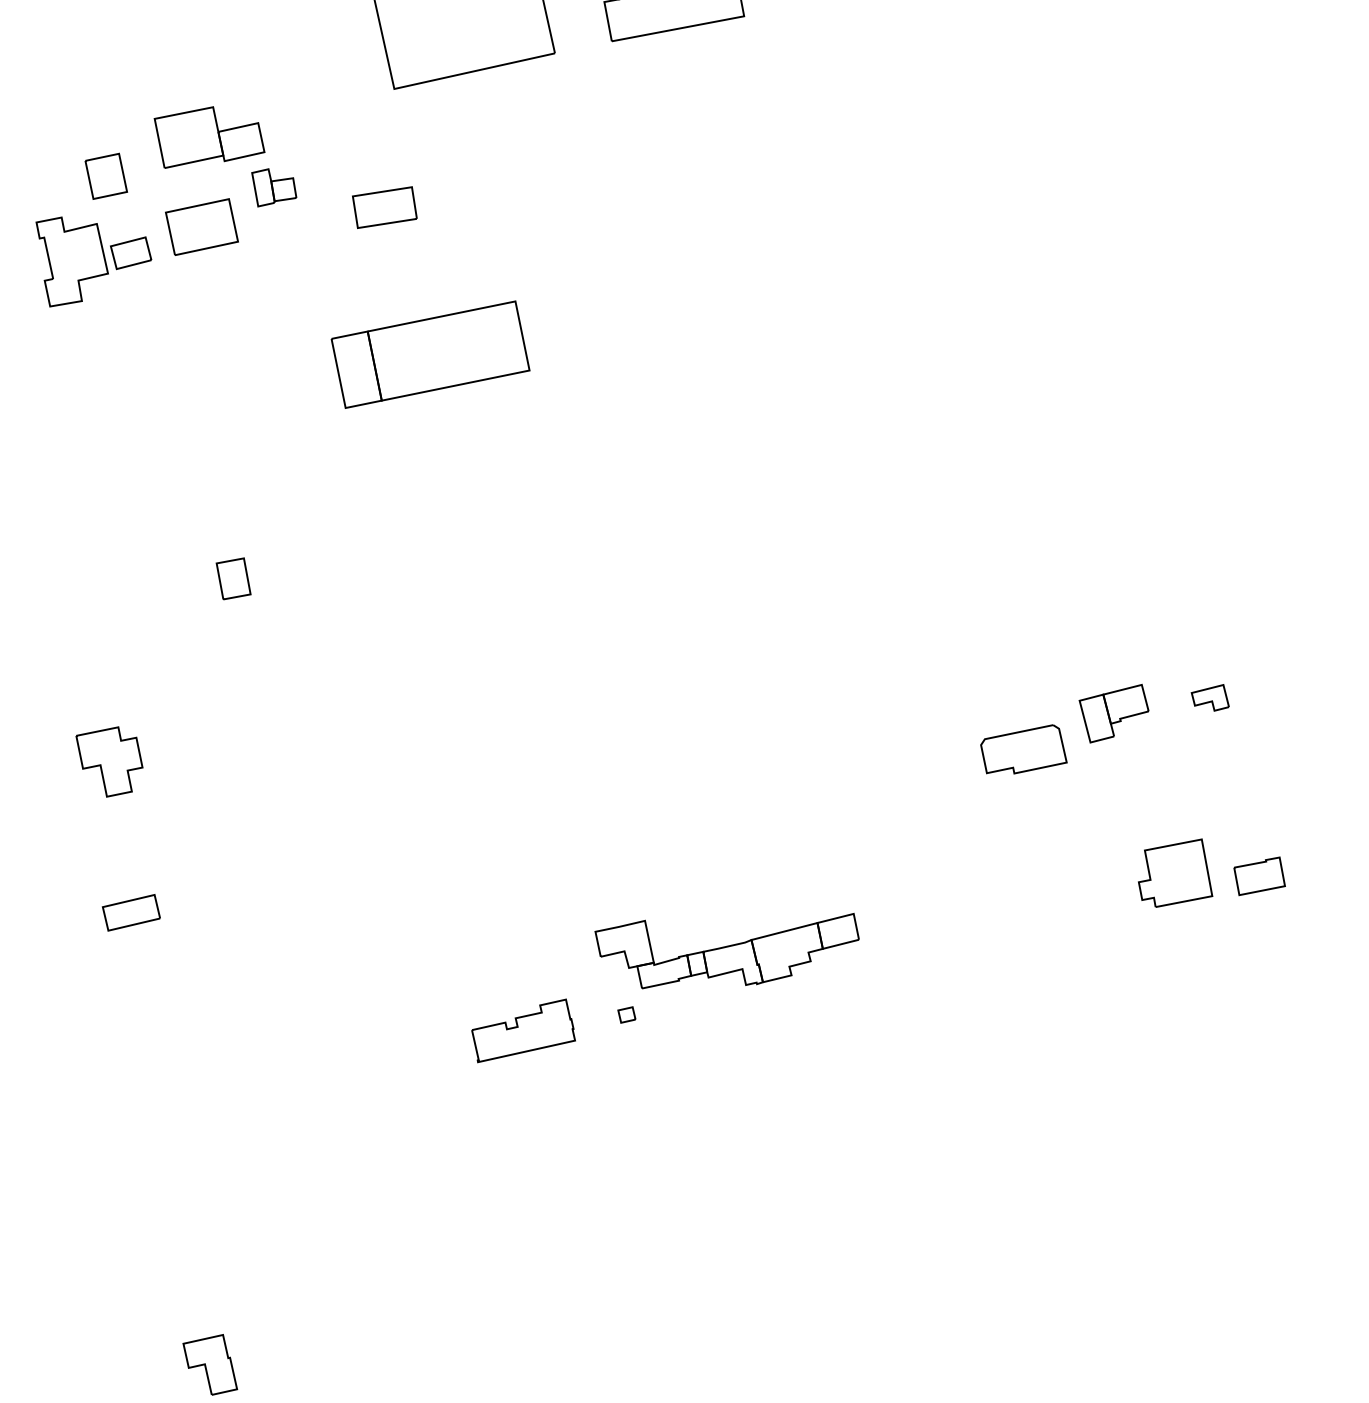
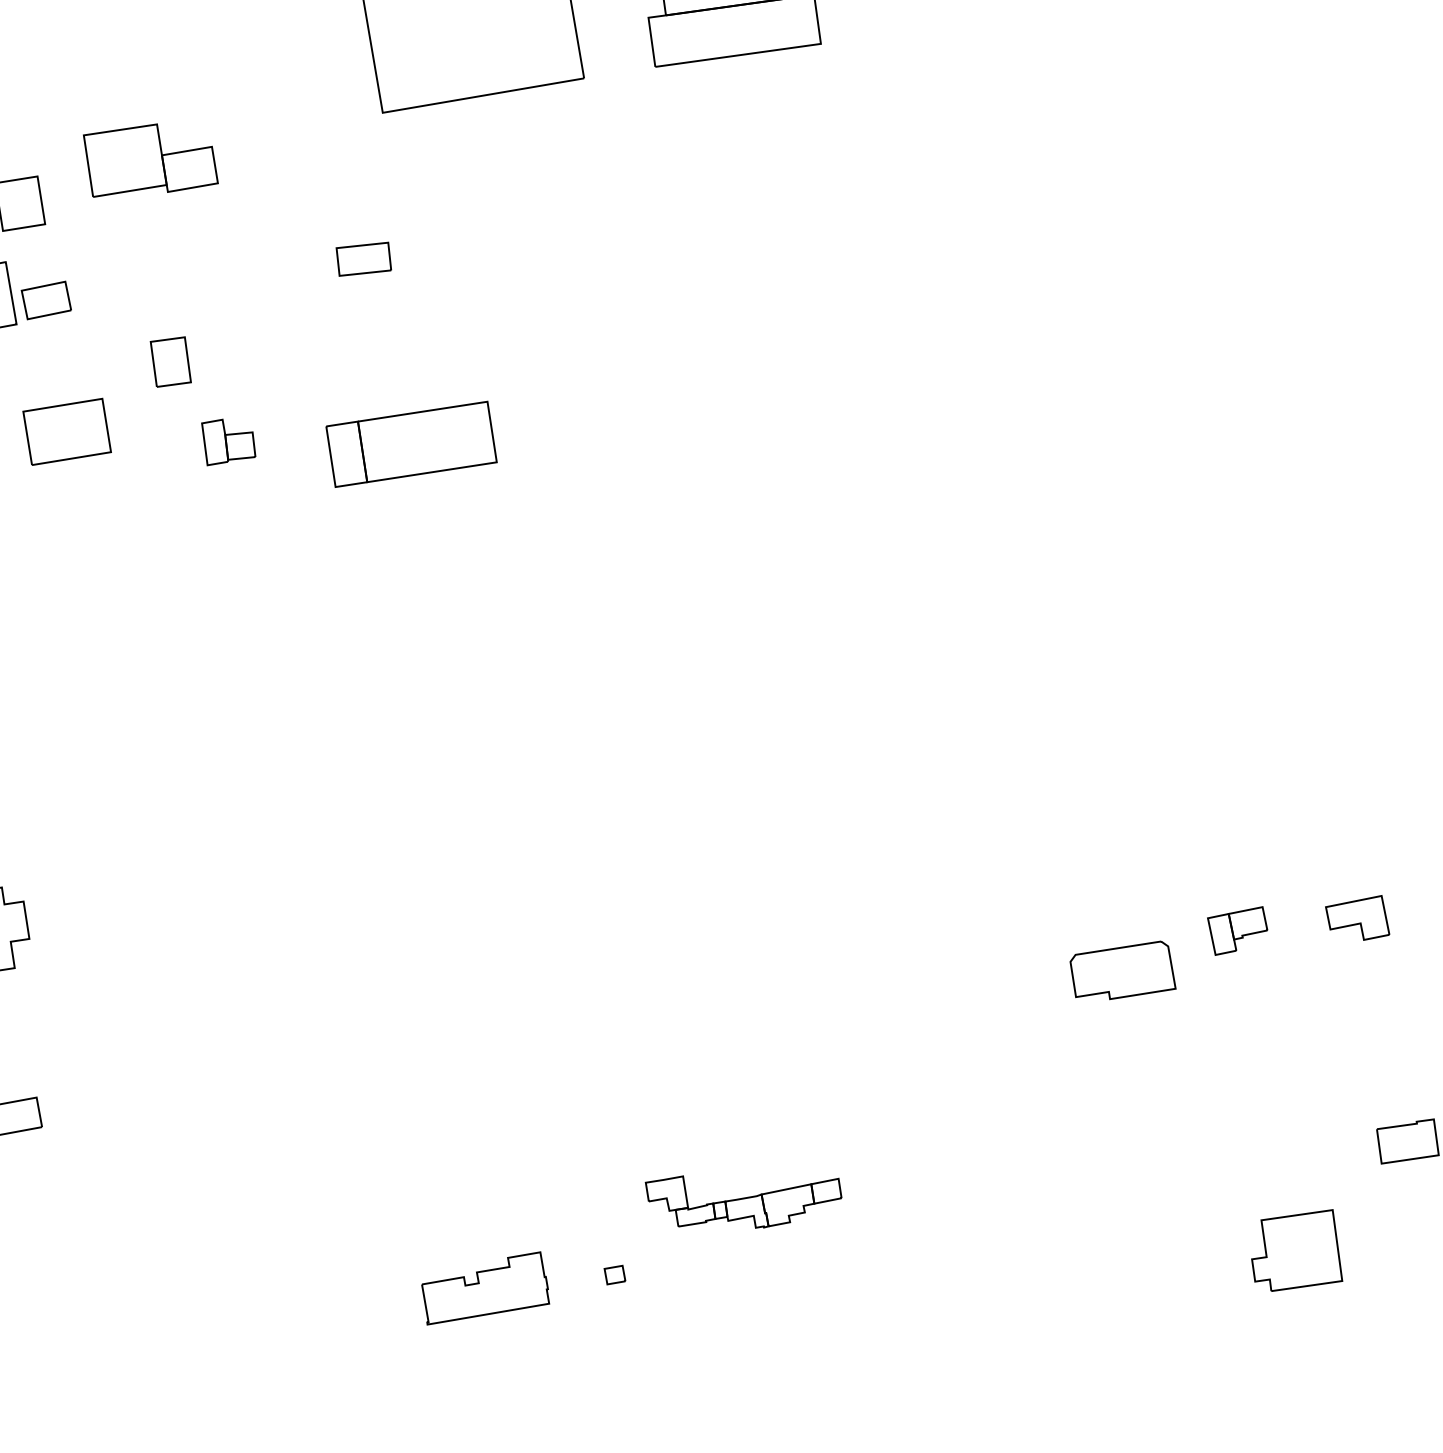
part: (274, 187) -> (228, 442), moved
part: (384, 207) -> (363, 259), size x0.7
part: (201, 226) -> (66, 431), moved
part: (430, 354) -> (411, 444), size x0.7
part: (233, 578) -> (170, 361), moved
part: (1209, 697) -> (1356, 916), size x1.4
part: (1113, 713) -> (1236, 930), size x0.7
part: (1175, 872) -> (1298, 1249), moved
part: (726, 950) -> (742, 1201), size x0.6

